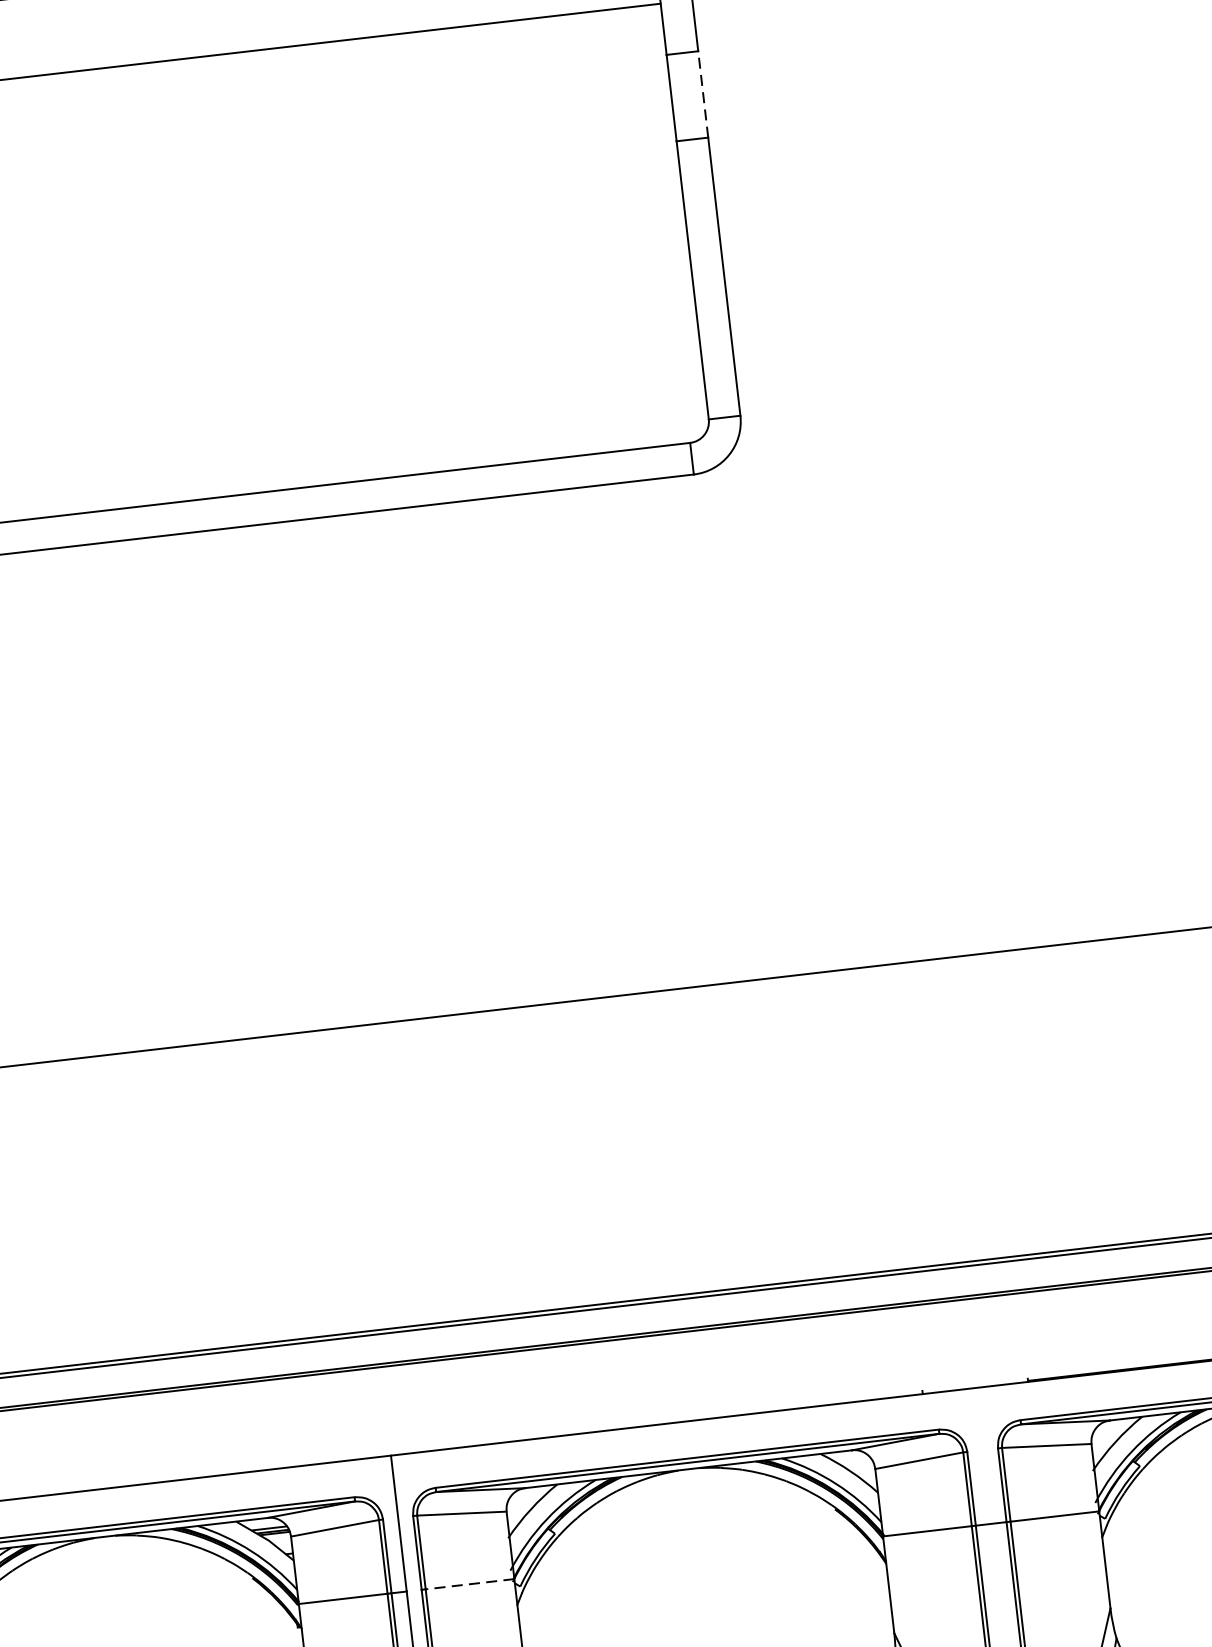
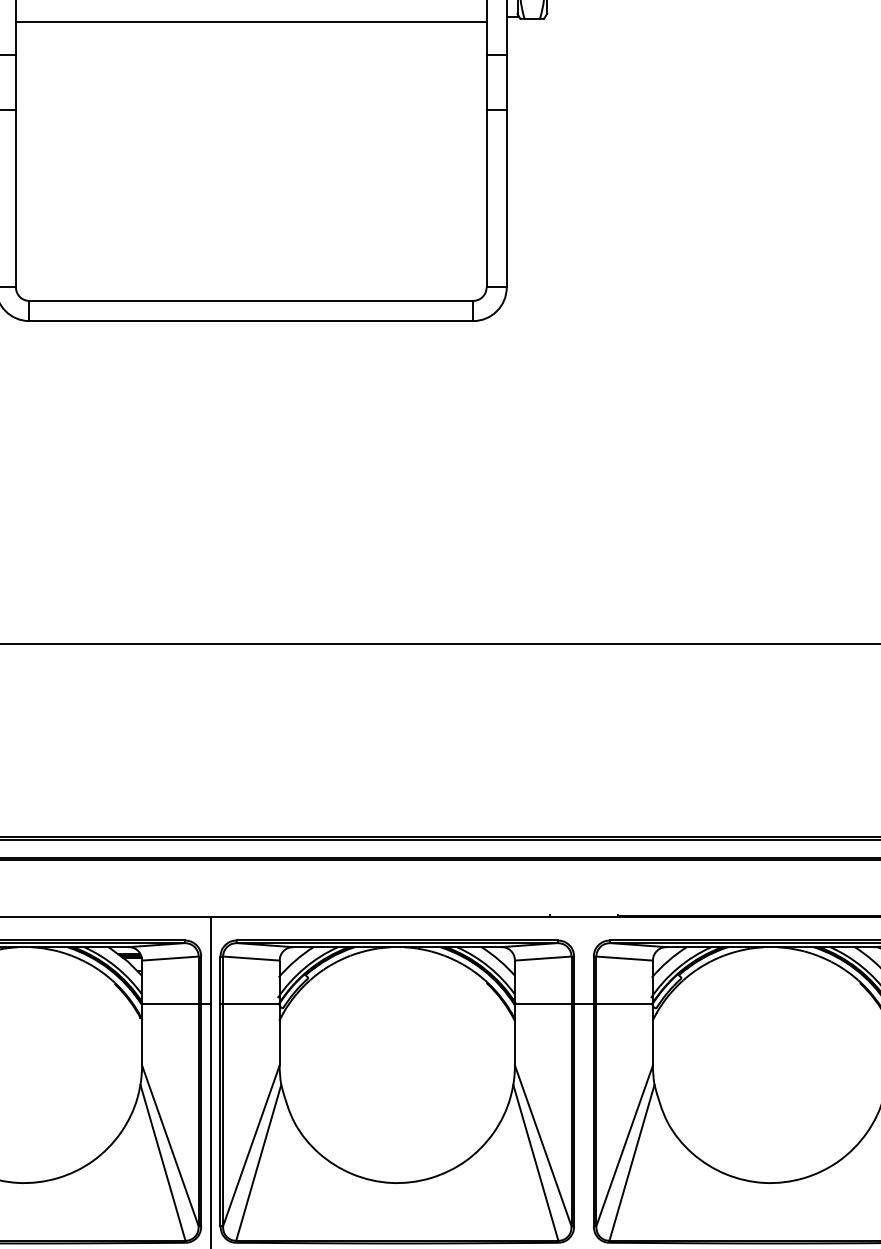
line: (702, 94) -> (506, 82), dashed -> solid
line: (468, 1584) -> (250, 1003), dashed -> solid

